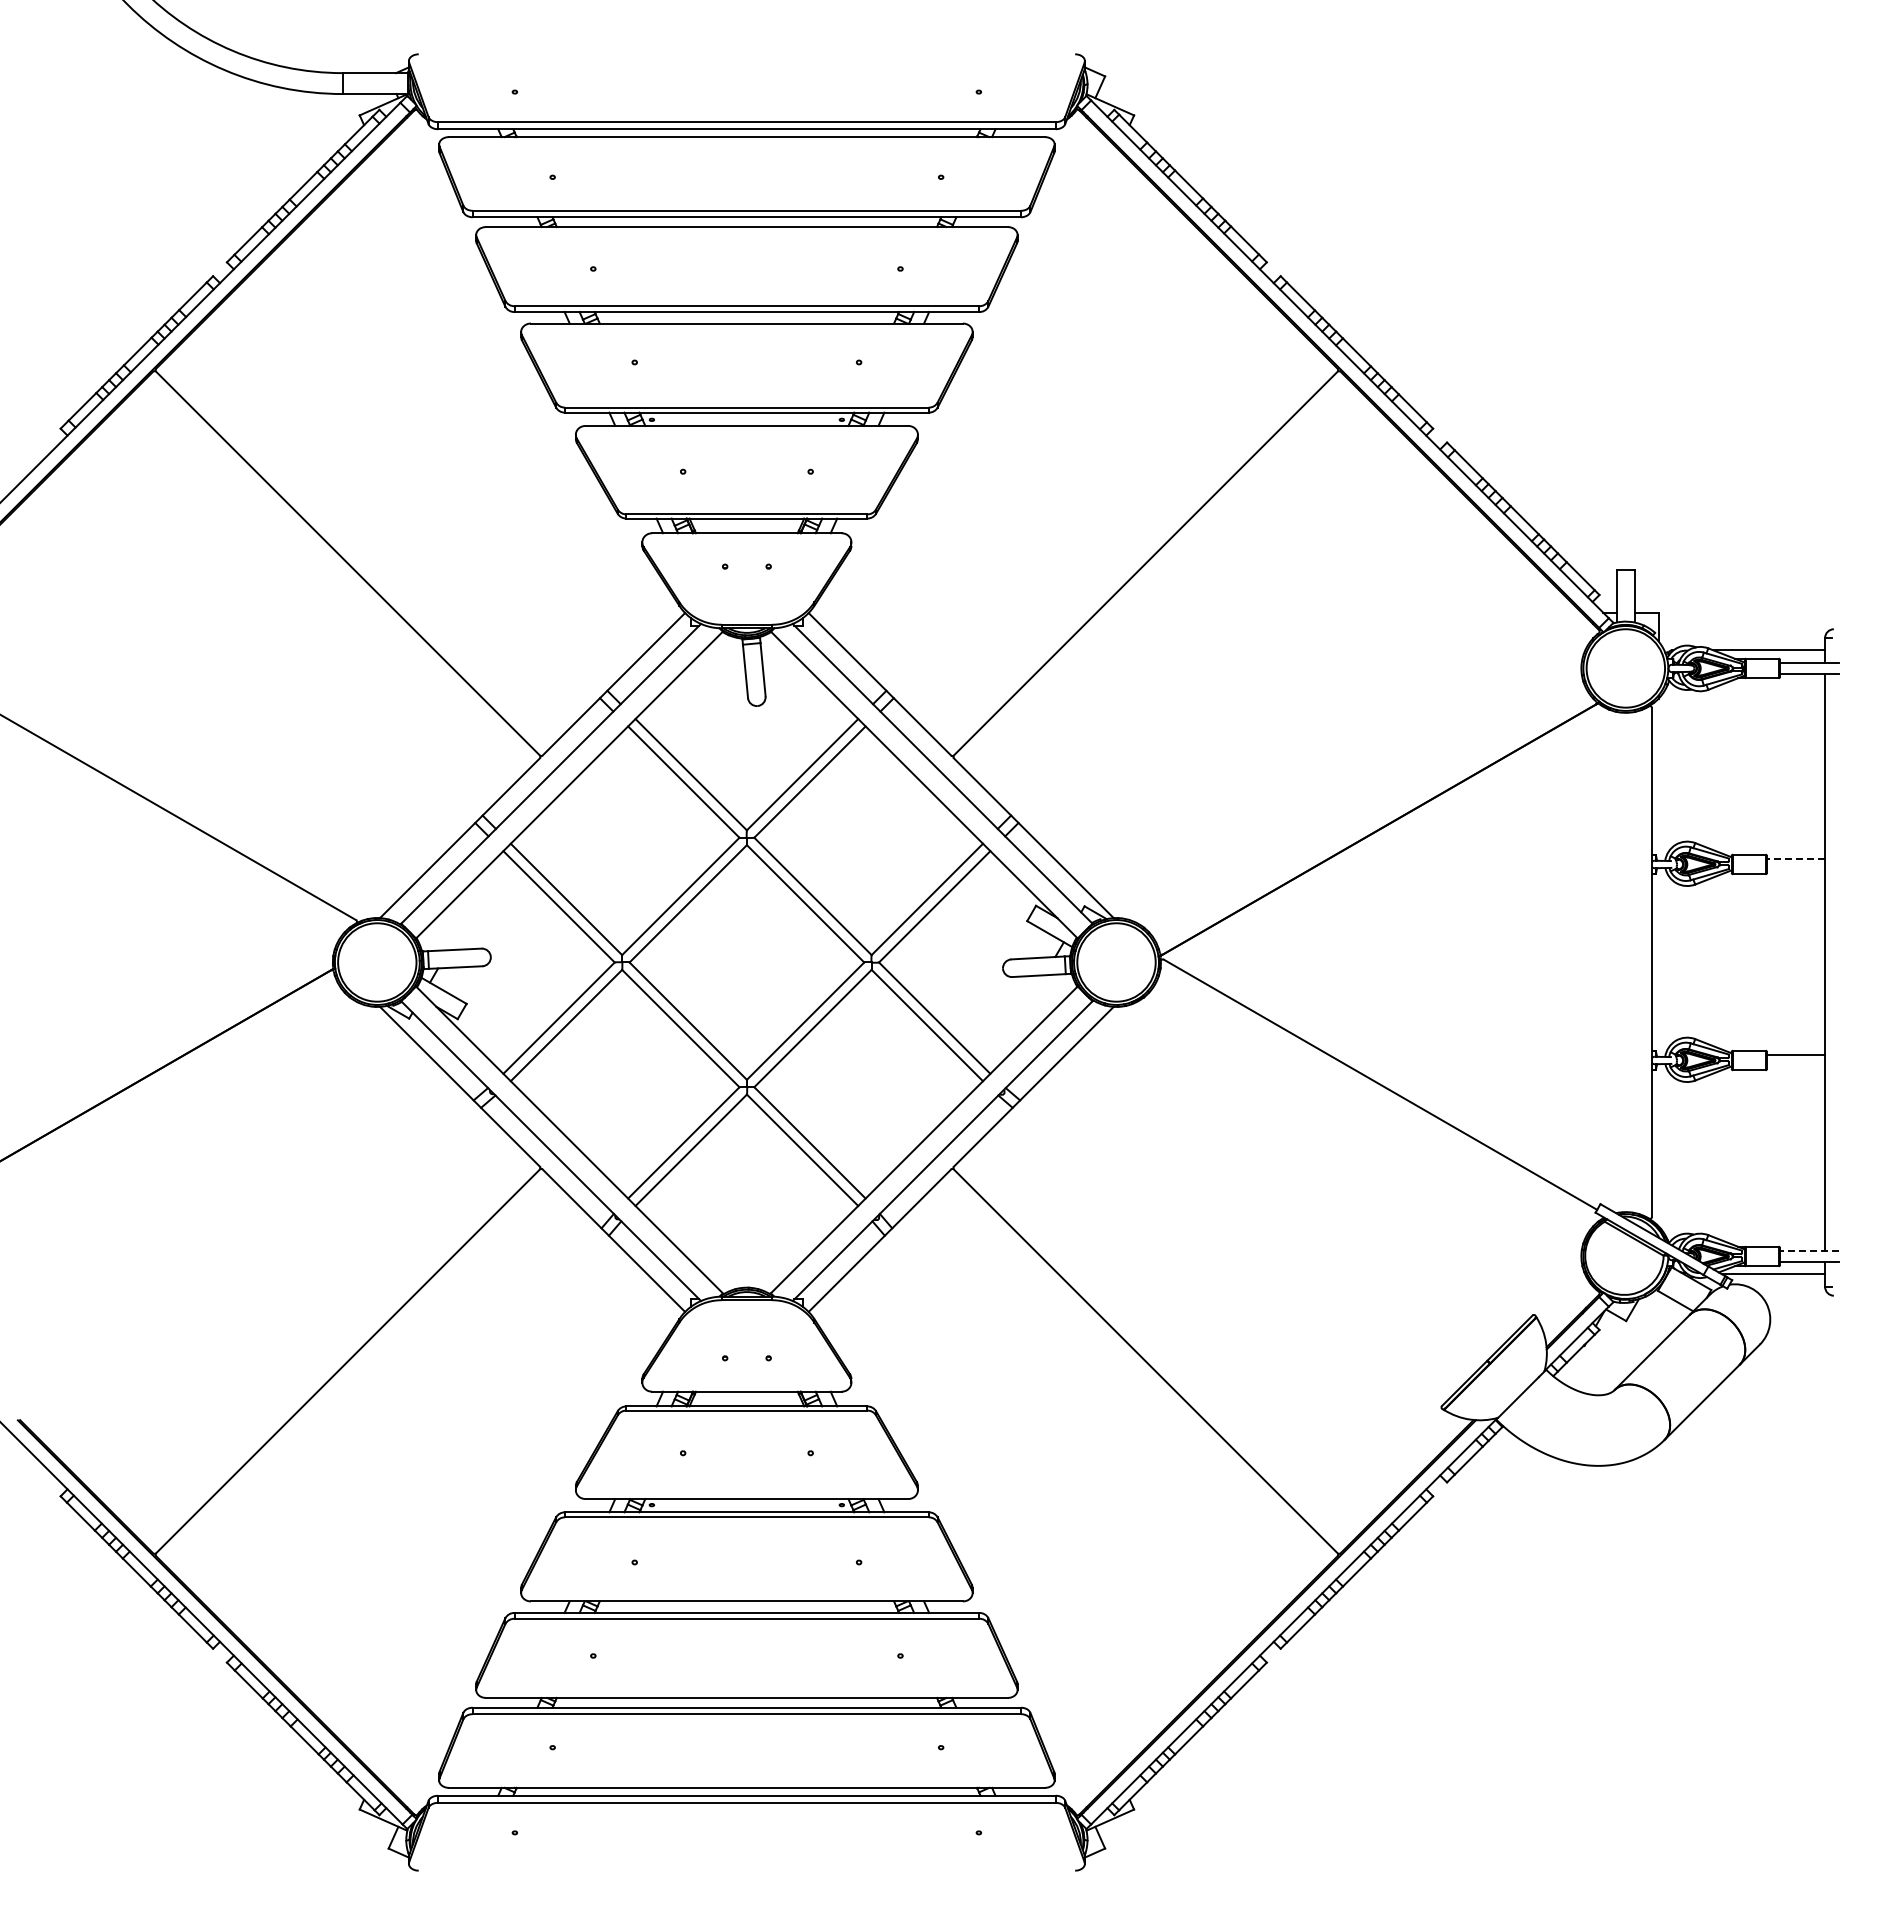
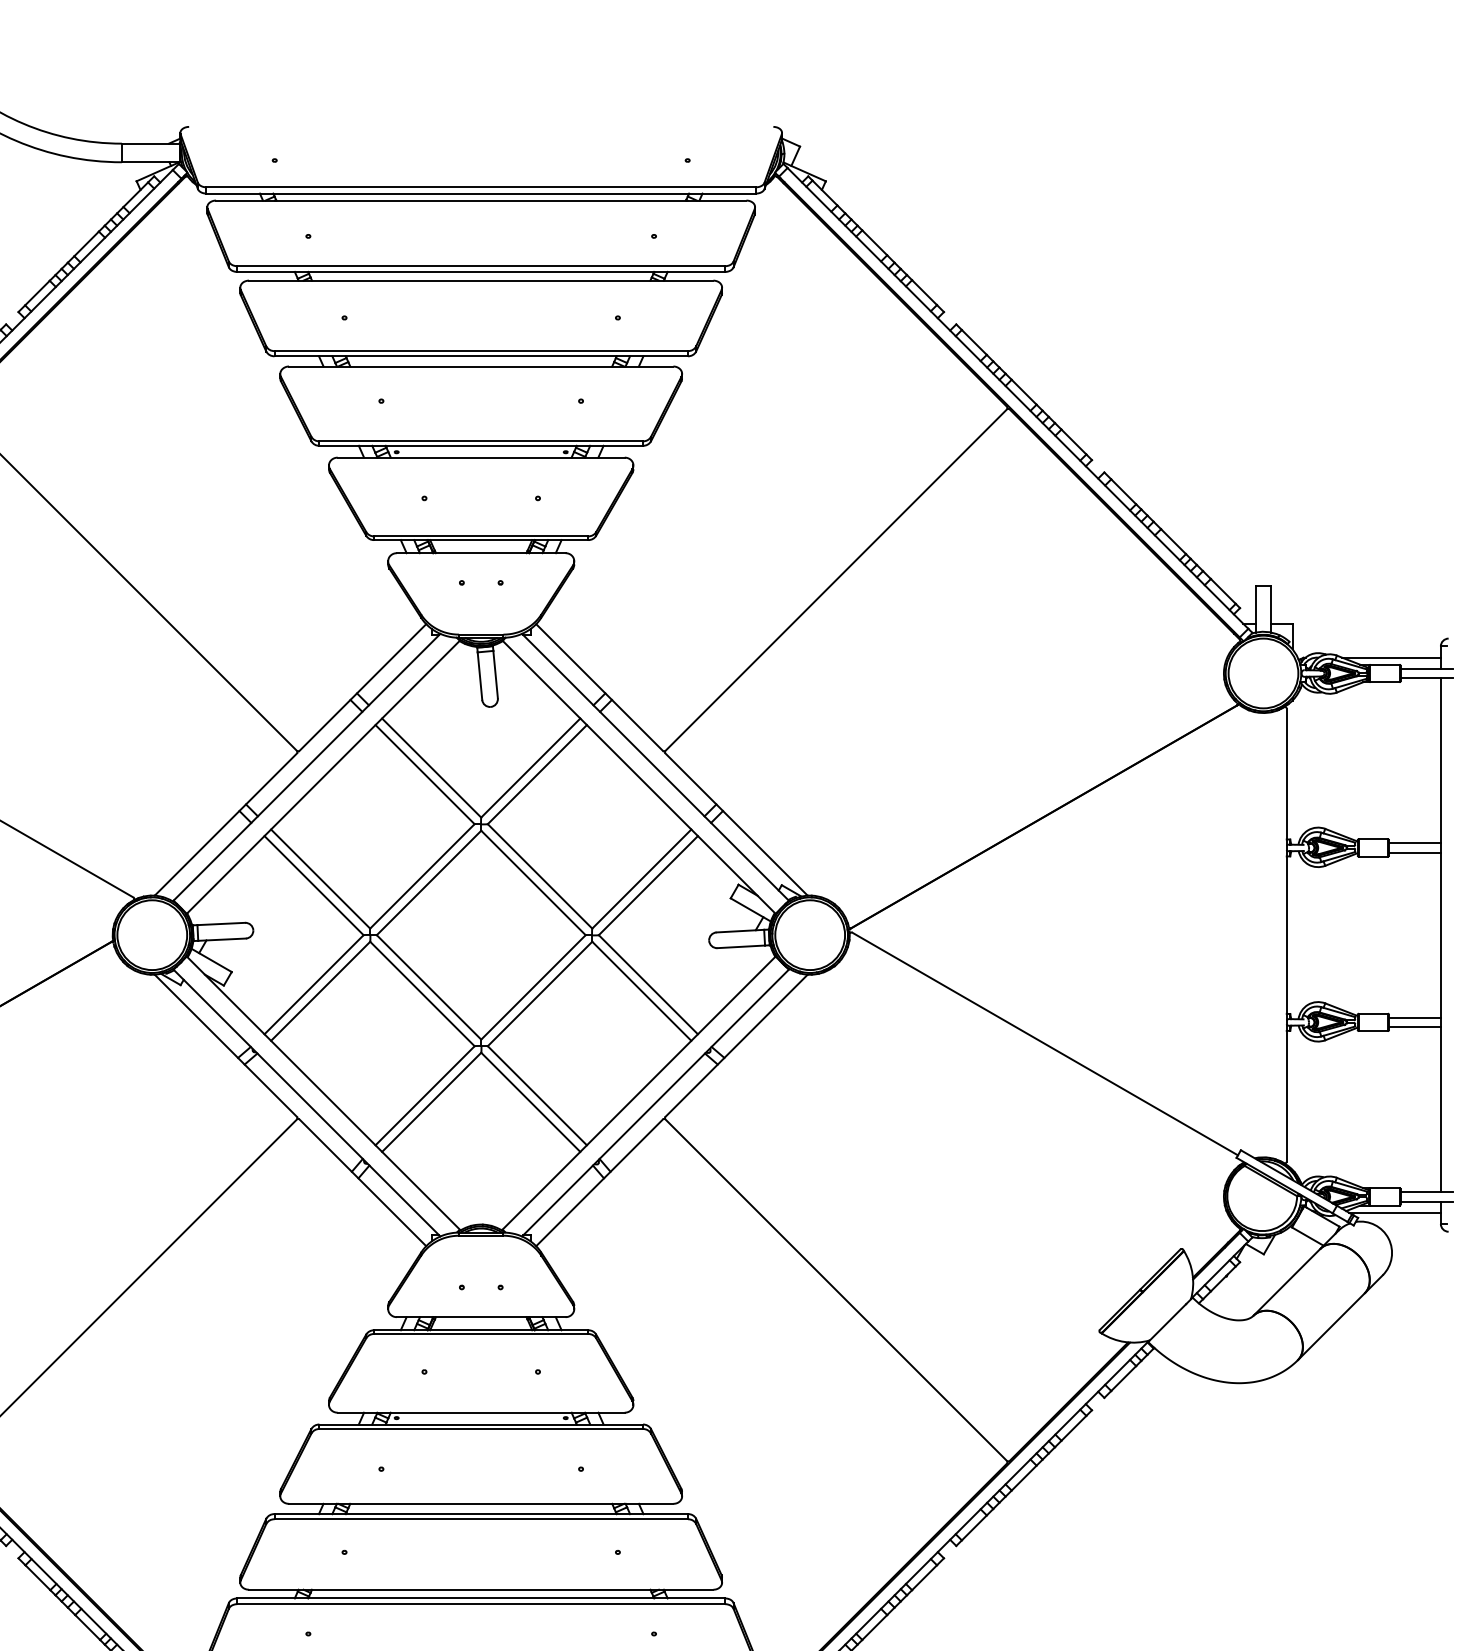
line: (1795, 859) -> (1414, 843), dashed -> solid
line: (1795, 869) -> (1414, 852), added
line: (1795, 1065) -> (1414, 1026), added
line: (1808, 1251) -> (1426, 1192), dashed -> solid

